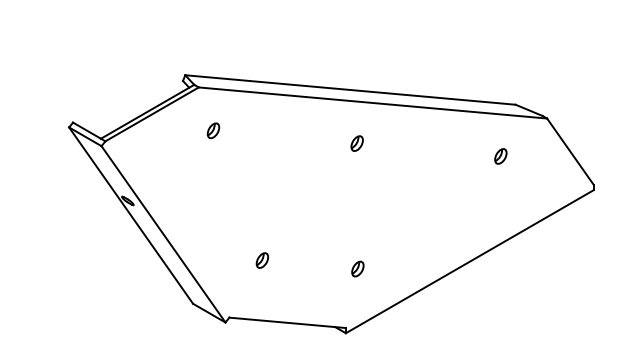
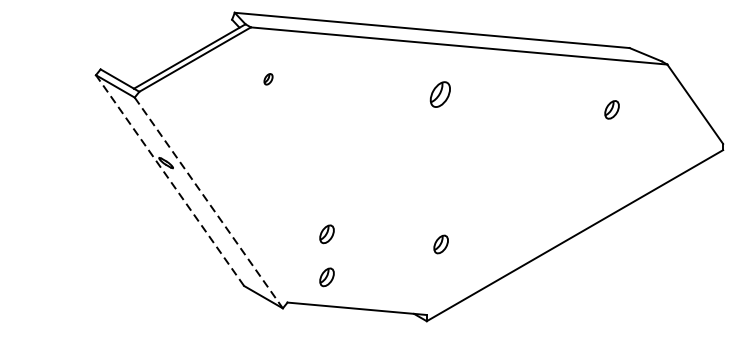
part: (213, 130) -> (268, 78), size x0.6
part: (356, 143) -> (439, 94), size x1.4
line: (131, 215) -> (170, 180), solid -> dashed
line: (163, 234) -> (208, 203), solid -> dashed
part: (261, 296) -> (325, 277), added

